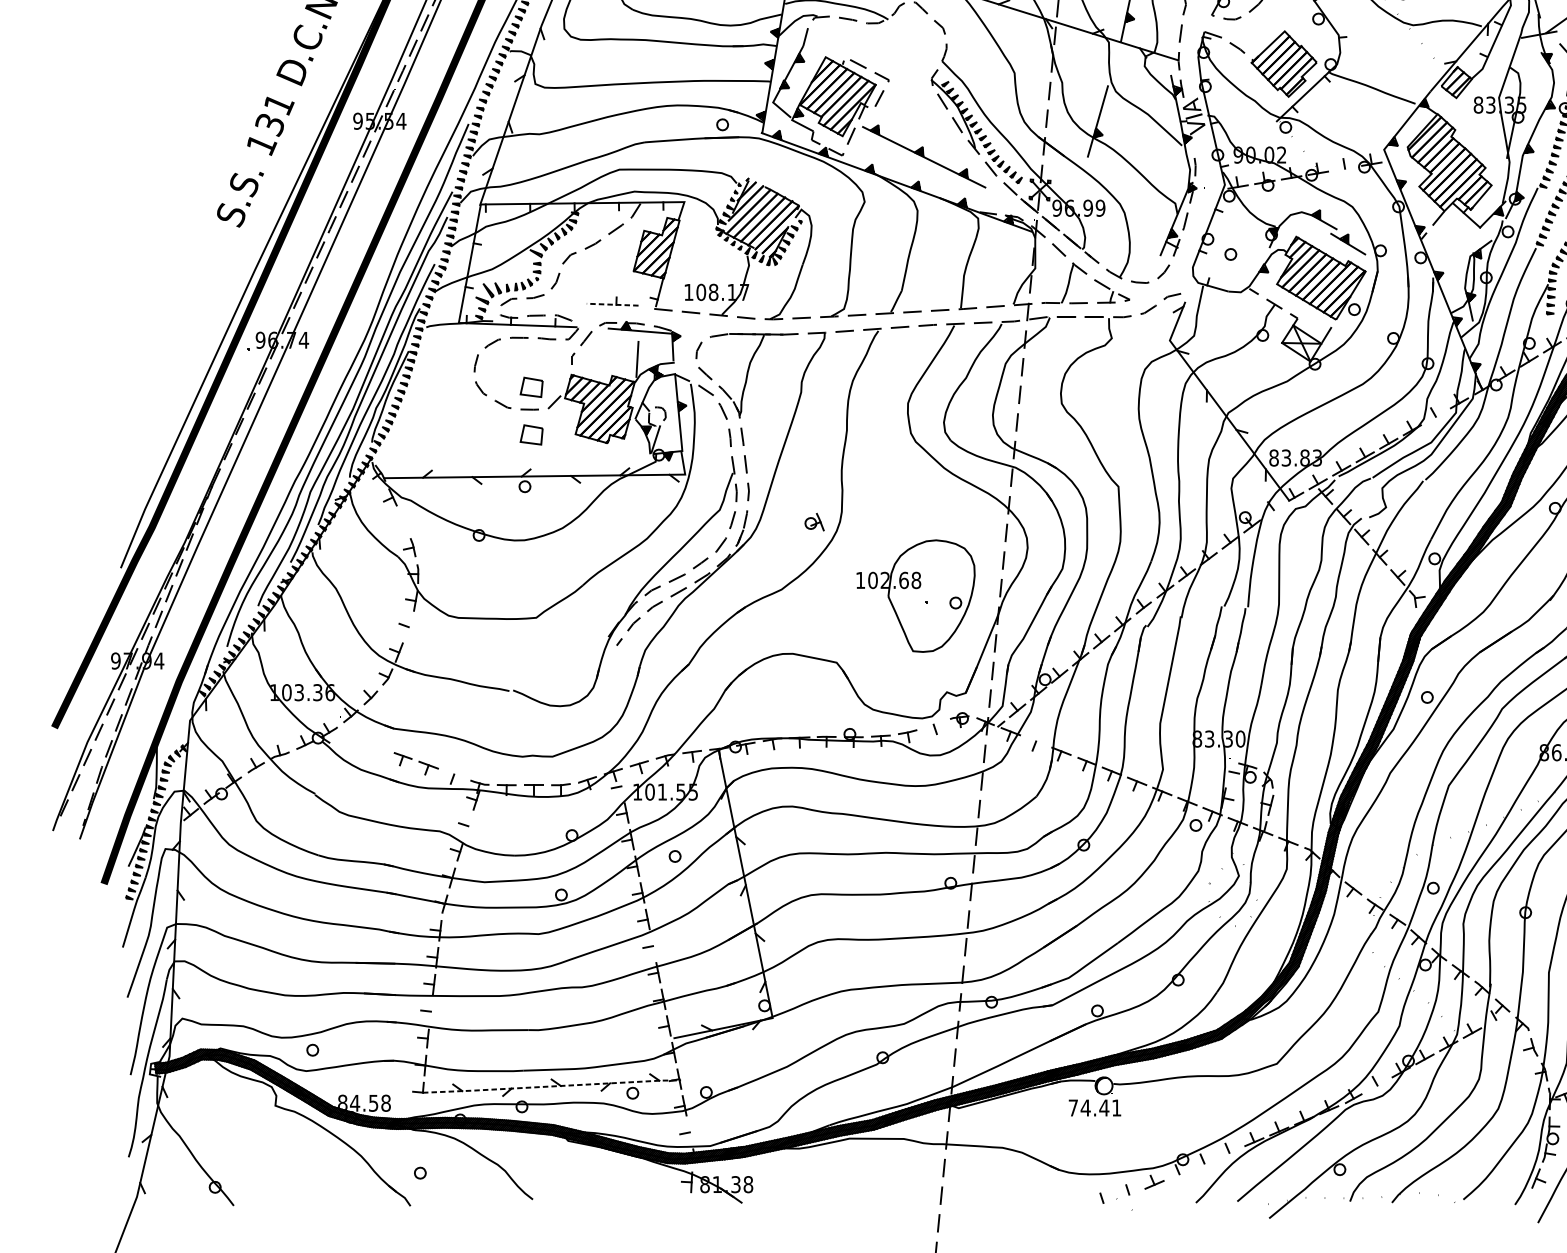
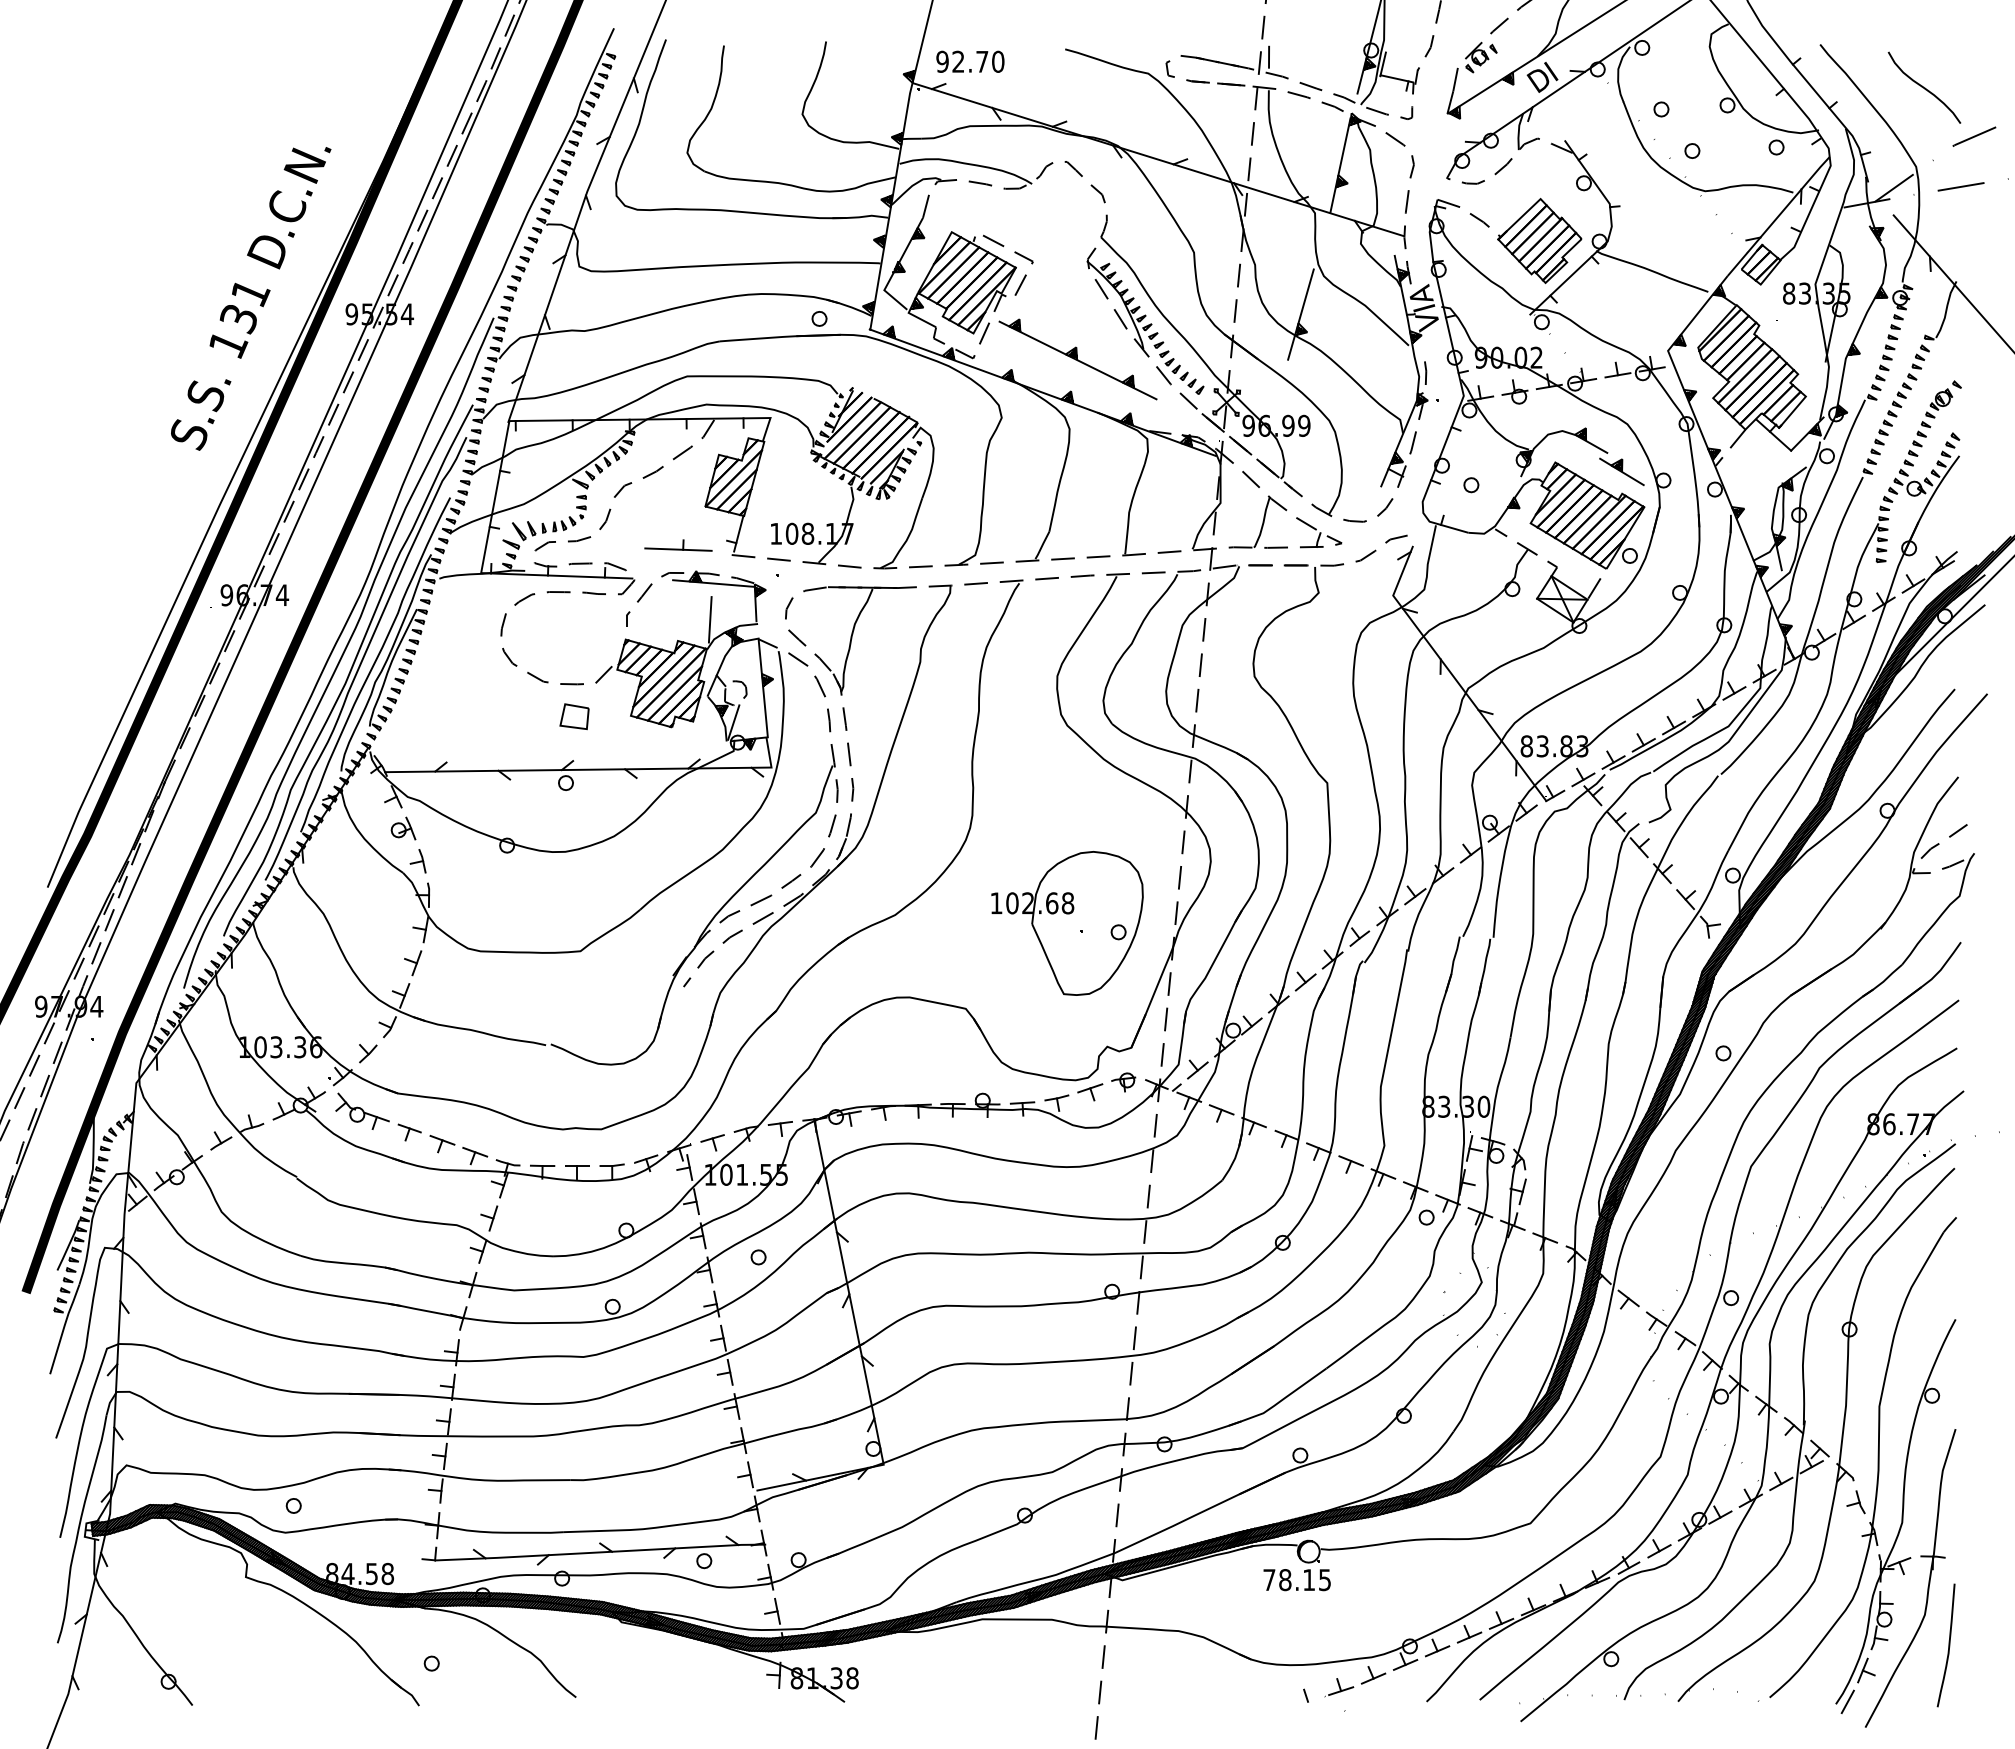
line: (1344, 168) -> (1617, 375), added
line: (611, 304) -> (677, 549), dashed -> solid
part: (531, 387) -> (574, 655), removed
line: (1435, 416) -> (1734, 693), added
line: (1273, 509) -> (1526, 812), added
part: (814, 522) -> (403, 828), moved
line: (408, 627) -> (416, 963), added
line: (933, 724) -> (1090, 1088), added
part: (366, 741) -> (362, 1110), added
line: (1036, 741) -> (1221, 1109), added
line: (1229, 771) -> (1469, 1148), added
line: (454, 773) -> (475, 1151), added
line: (621, 786) -> (689, 1167), added
line: (468, 826) -> (493, 1218), added
line: (652, 945) -> (729, 1371), added
line: (430, 1011) -> (444, 1456), added
line: (1495, 1020) -> (1811, 1467), added
line: (1377, 1085) -> (1659, 1551), added
line: (552, 1086) -> (601, 1552), dashed -> solid
text: (1100, 1108) -> (1304, 1580), 74.41 -> 78.15
line: (689, 1131) -> (777, 1610), added
line: (1229, 1152) -> (1469, 1637), added
line: (1204, 1163) -> (1437, 1651), added
line: (1179, 1173) -> (1405, 1664), added
line: (1129, 1194) -> (1341, 1691), added
line: (1524, 1202) -> (1847, 1701), added

